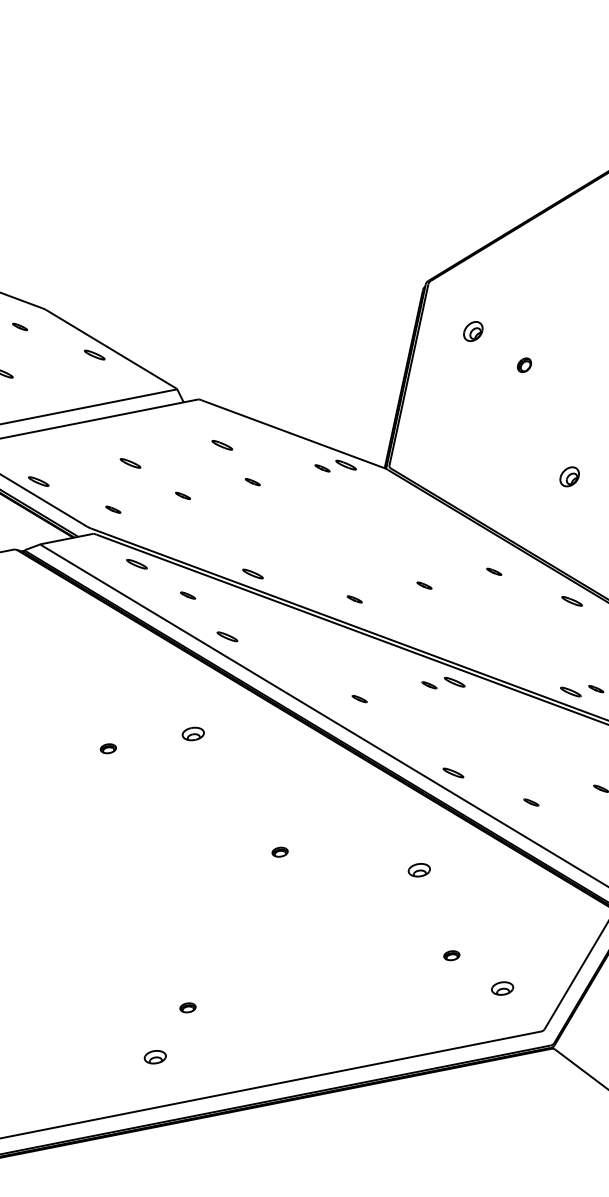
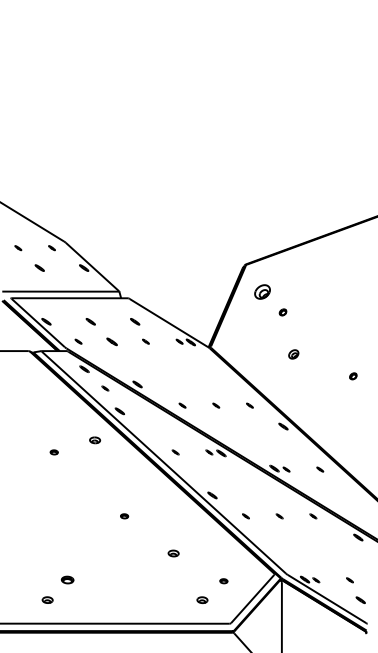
part: (471, 330) -> (261, 291), size x1.6
part: (569, 477) -> (293, 354), moved
part: (183, 495) -> (112, 341), size x1.6
part: (194, 734) -> (95, 440), moved
part: (419, 870) -> (173, 553), moved
part: (451, 956) -> (223, 581), moved
part: (502, 987) -> (202, 599), moved
part: (186, 1008) -> (66, 580), size x1.6

